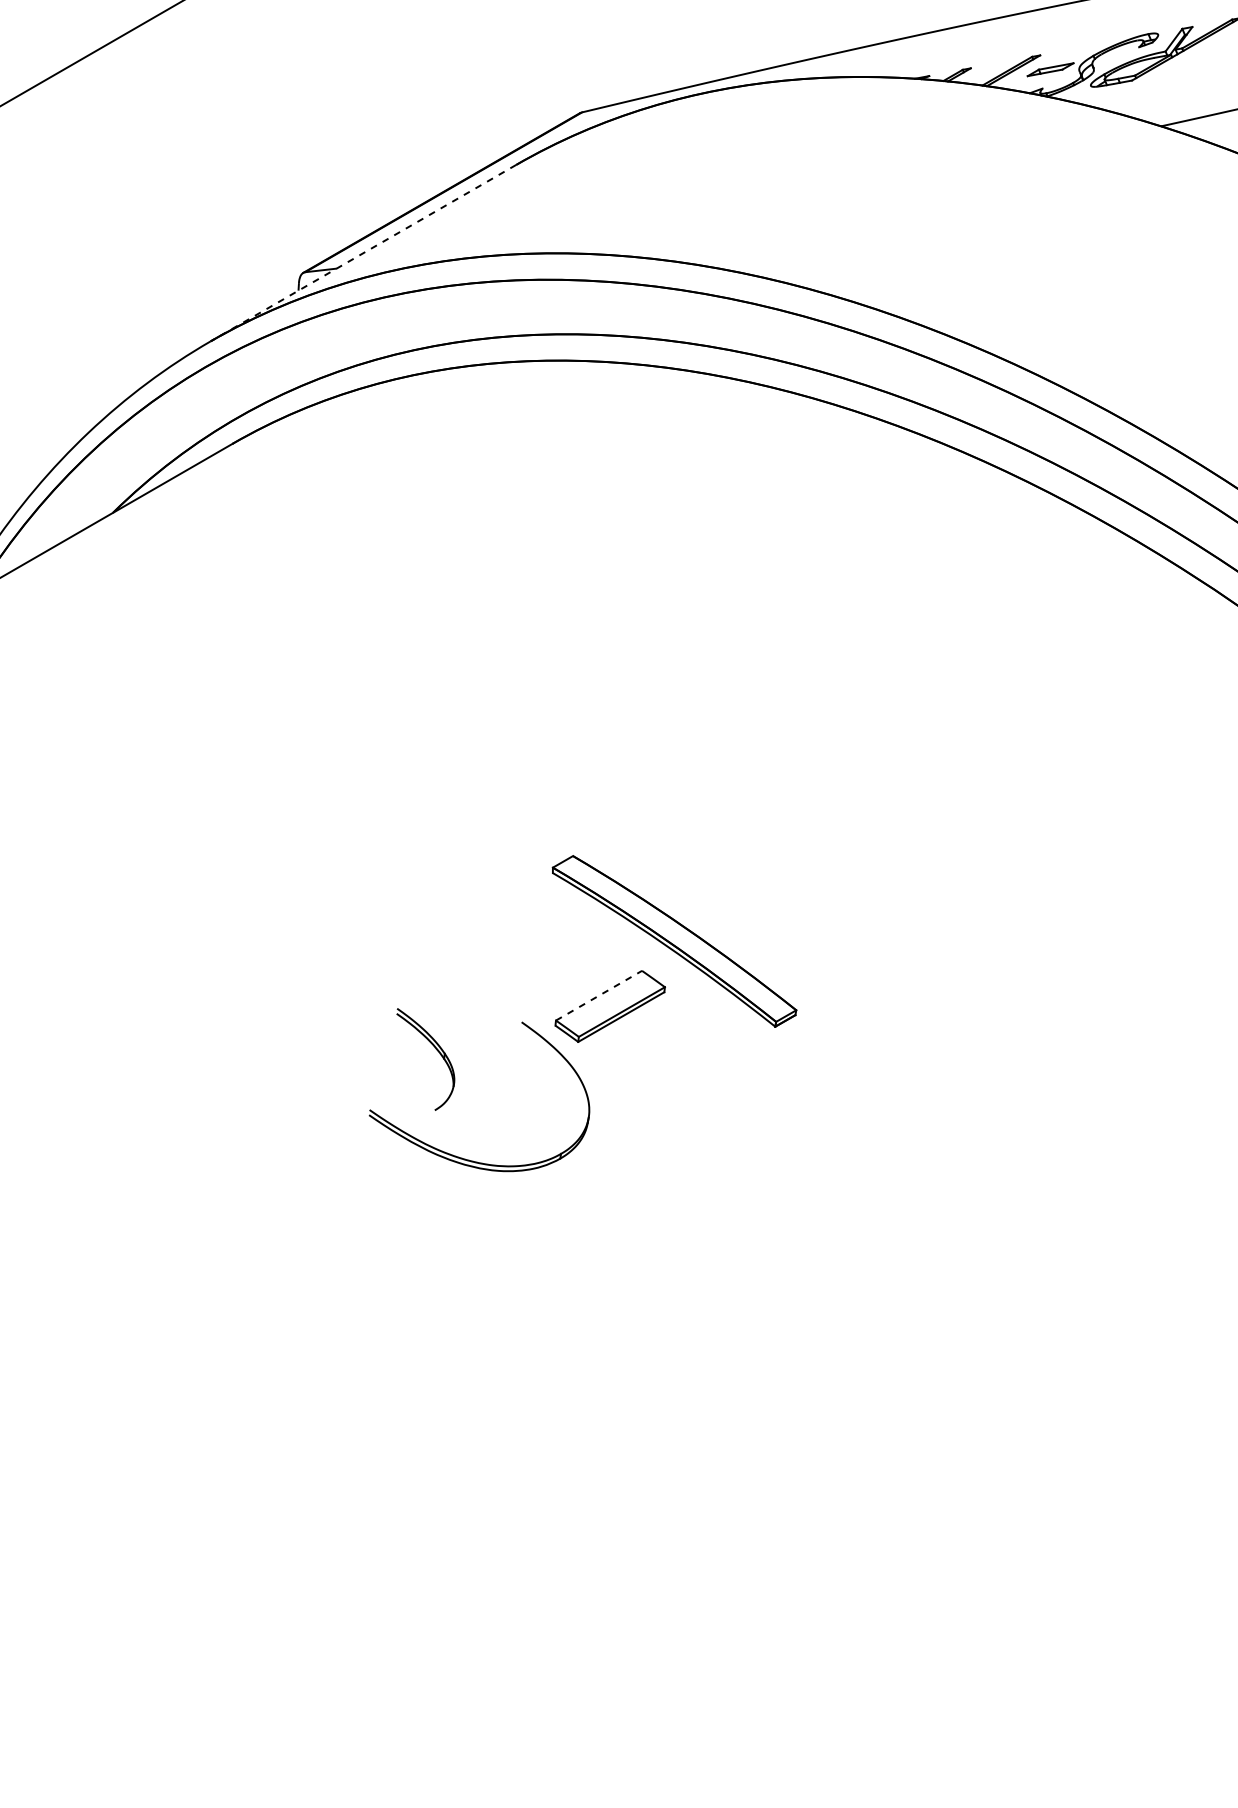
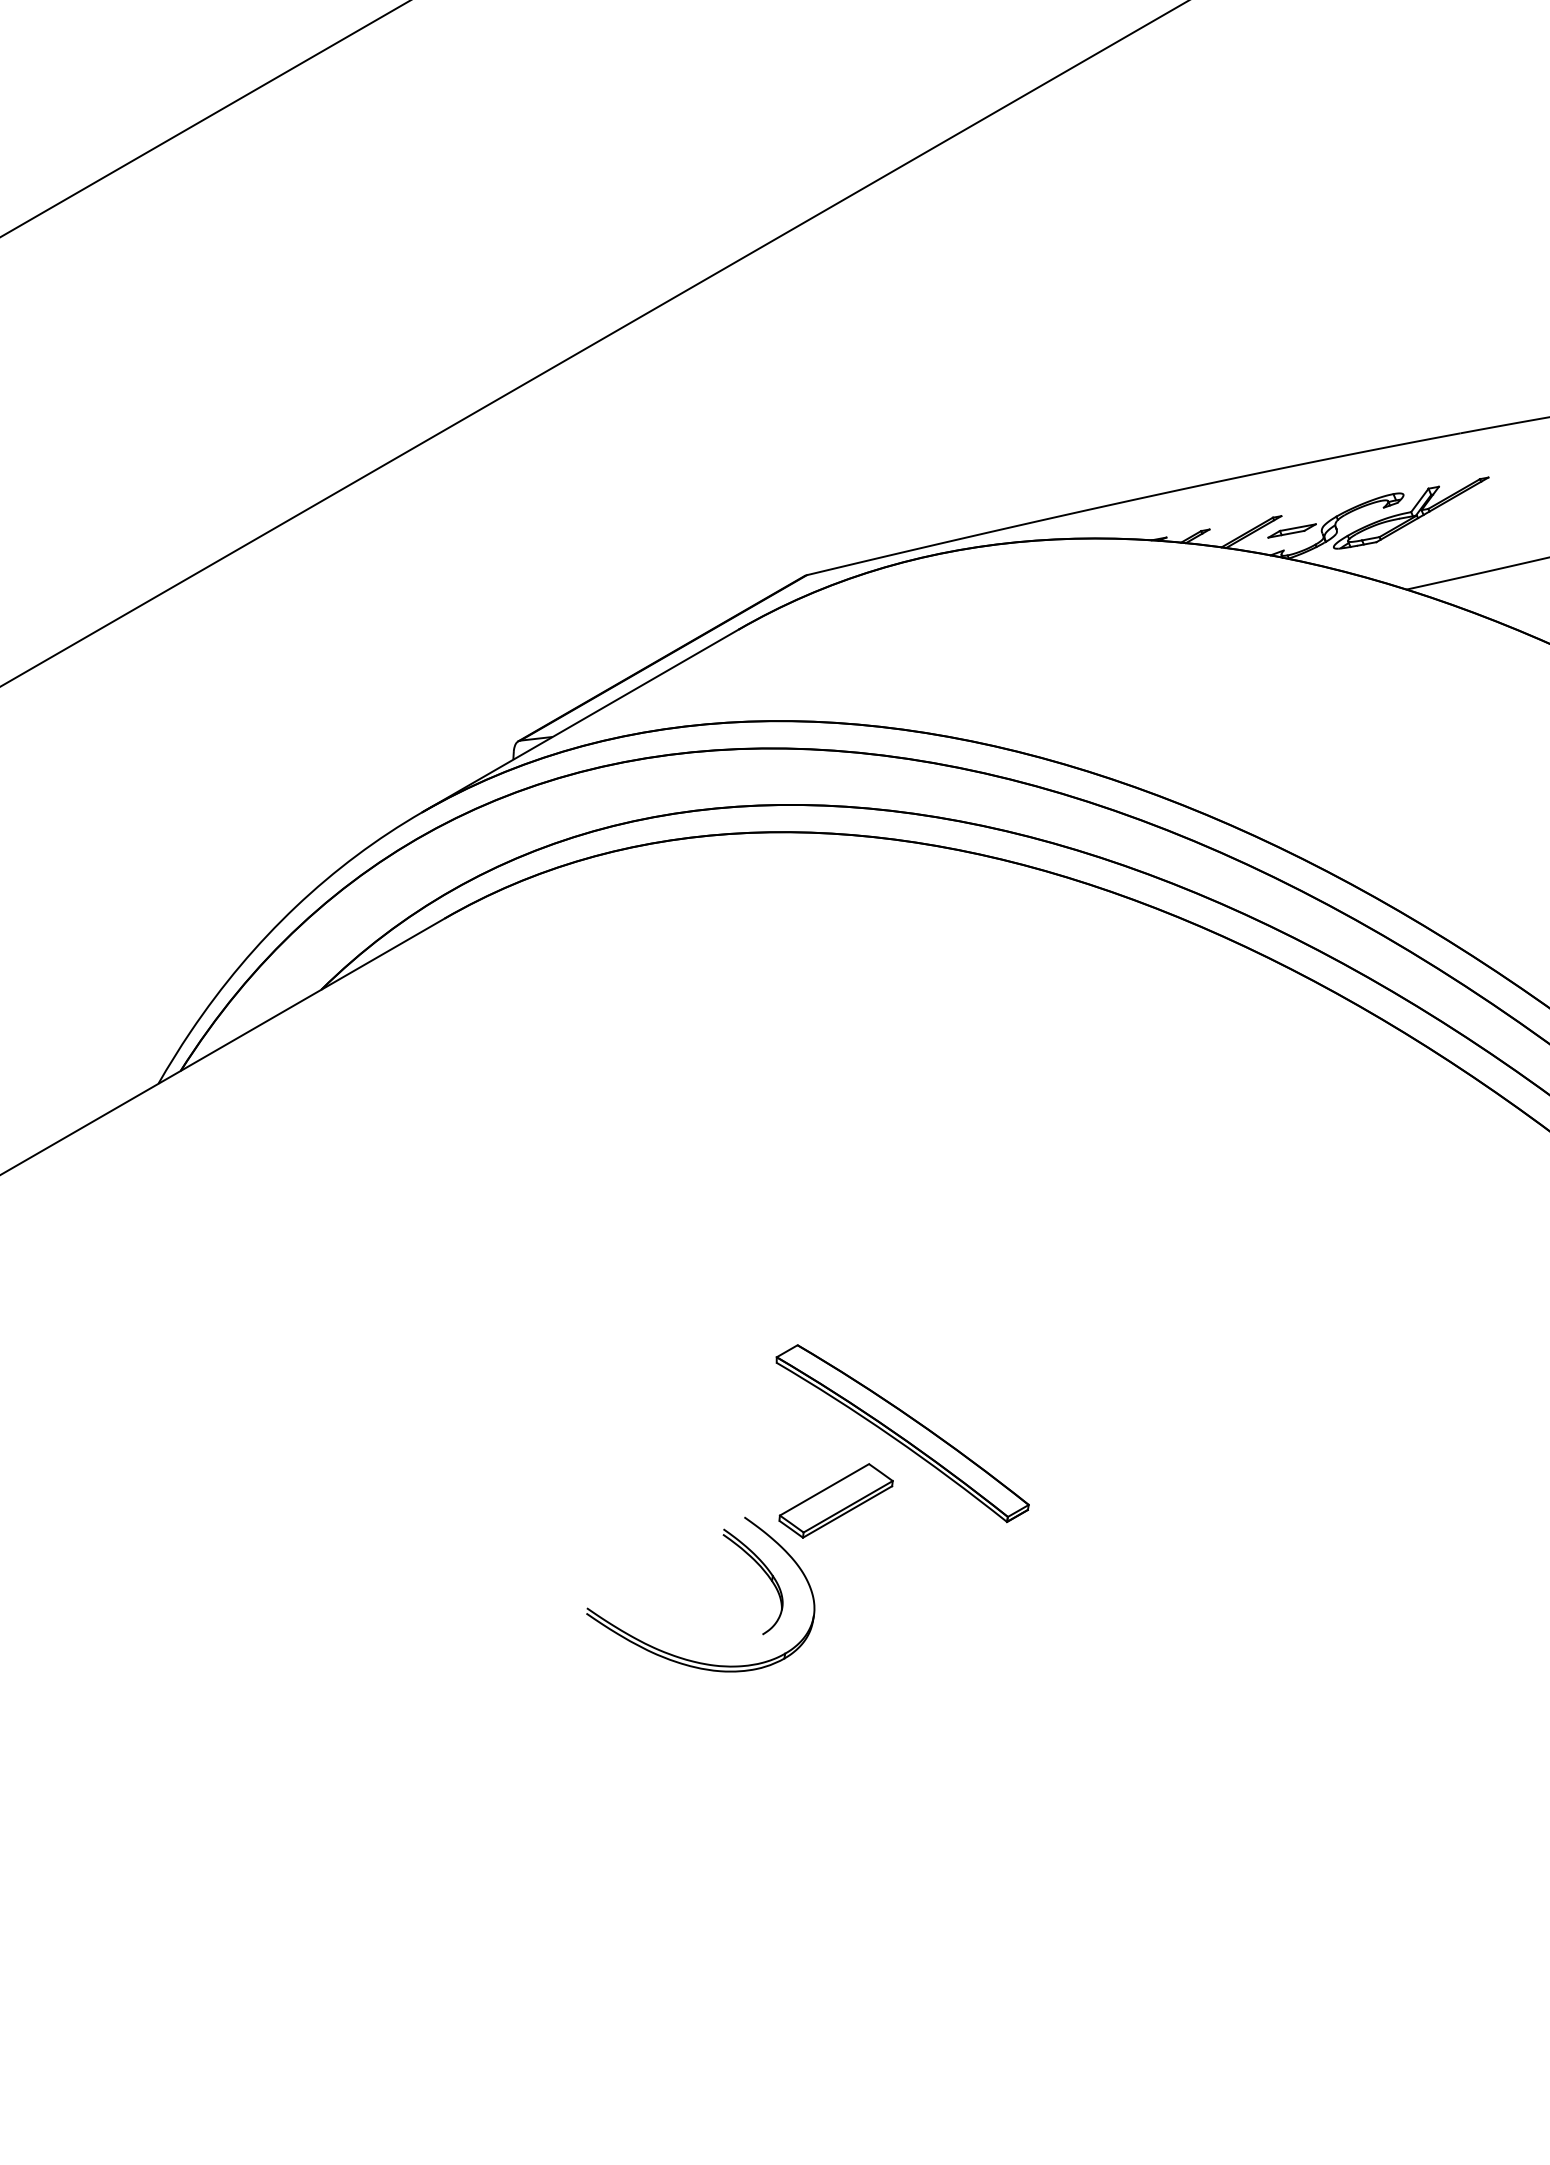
line: (363, 252) -> (580, 720), dashed -> solid
line: (599, 995) -> (824, 1489), dashed -> solid
part: (434, 1048) -> (762, 1570), moved

